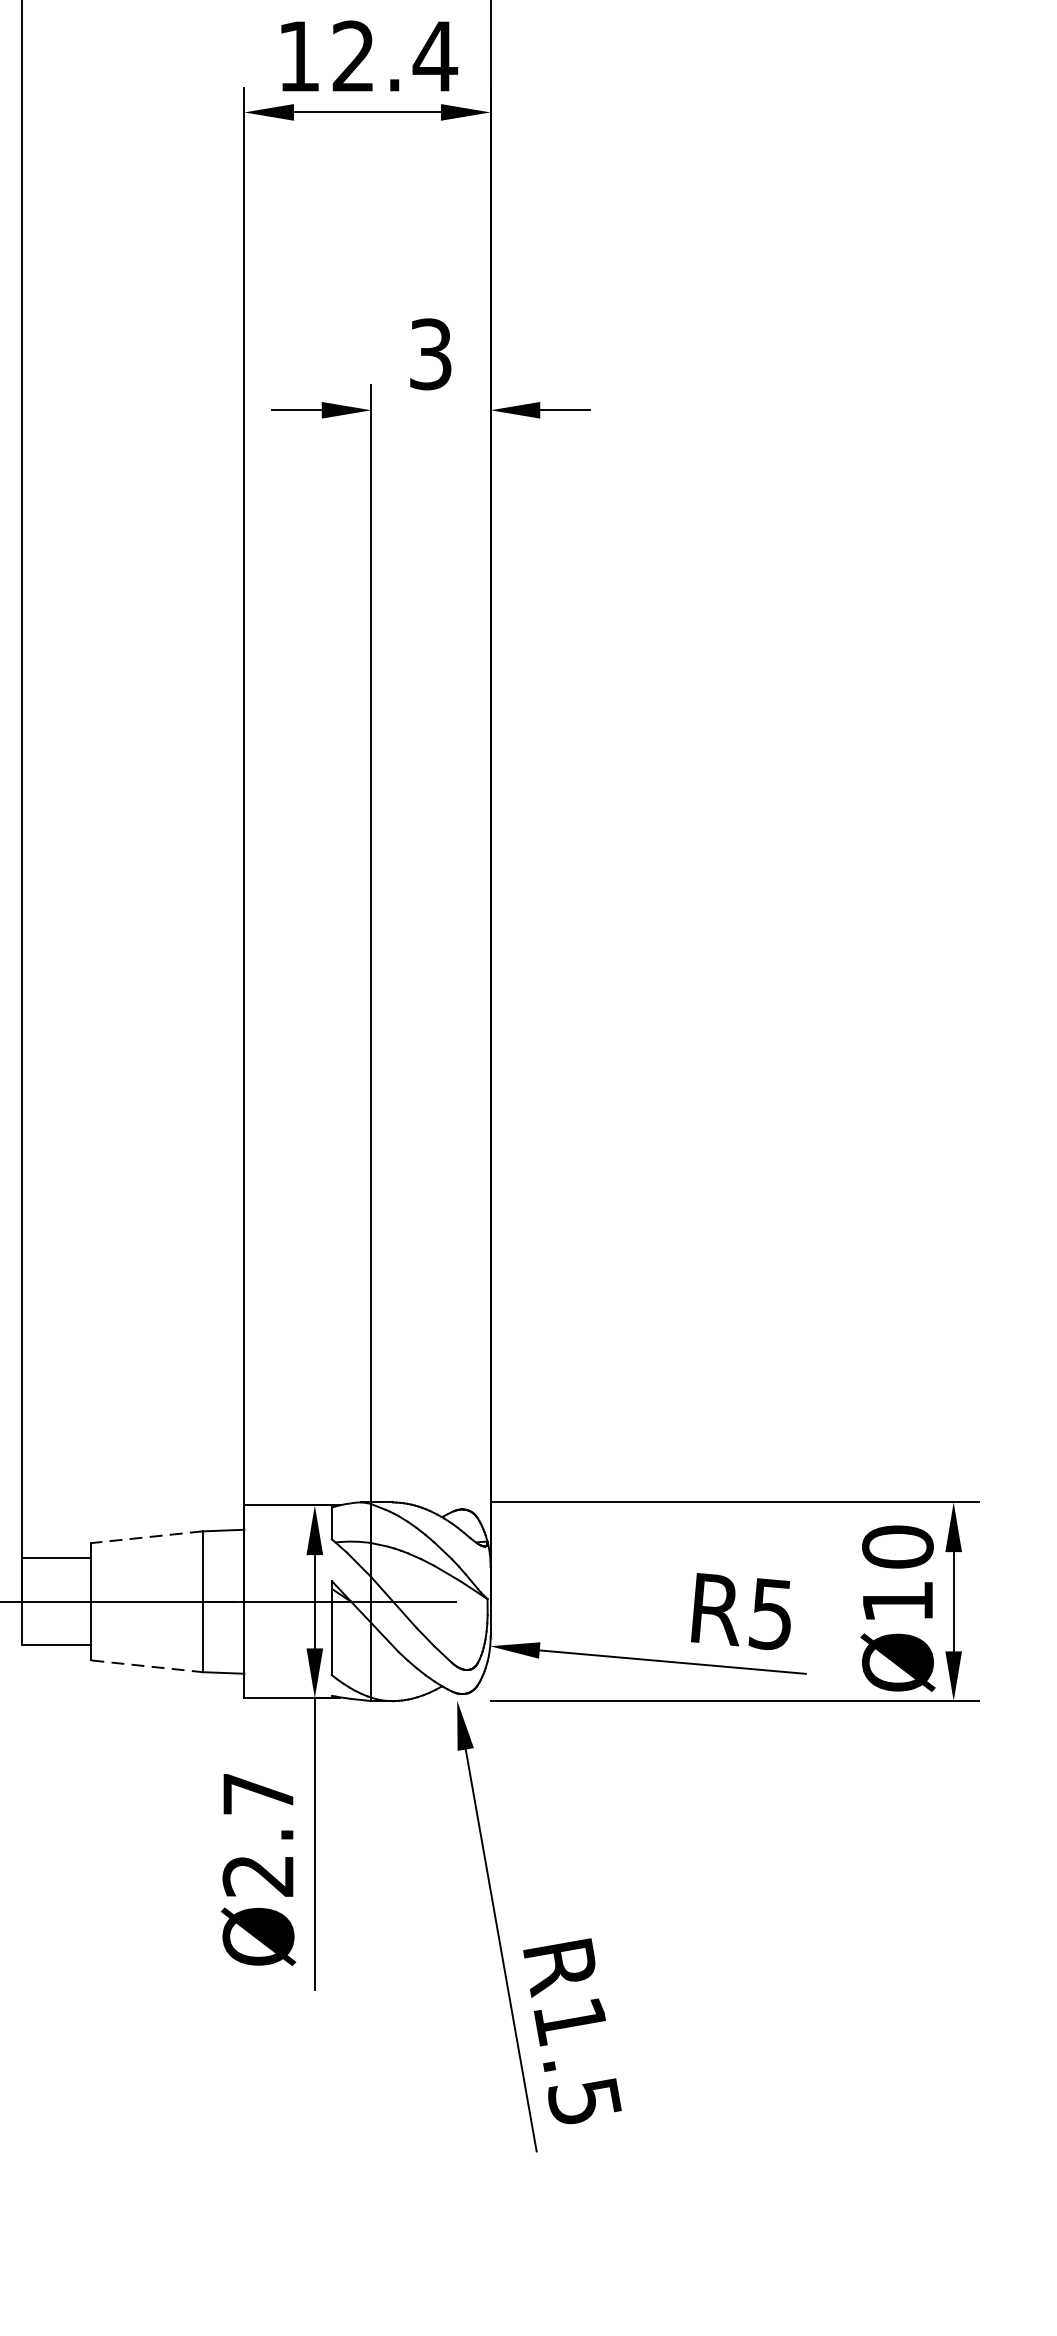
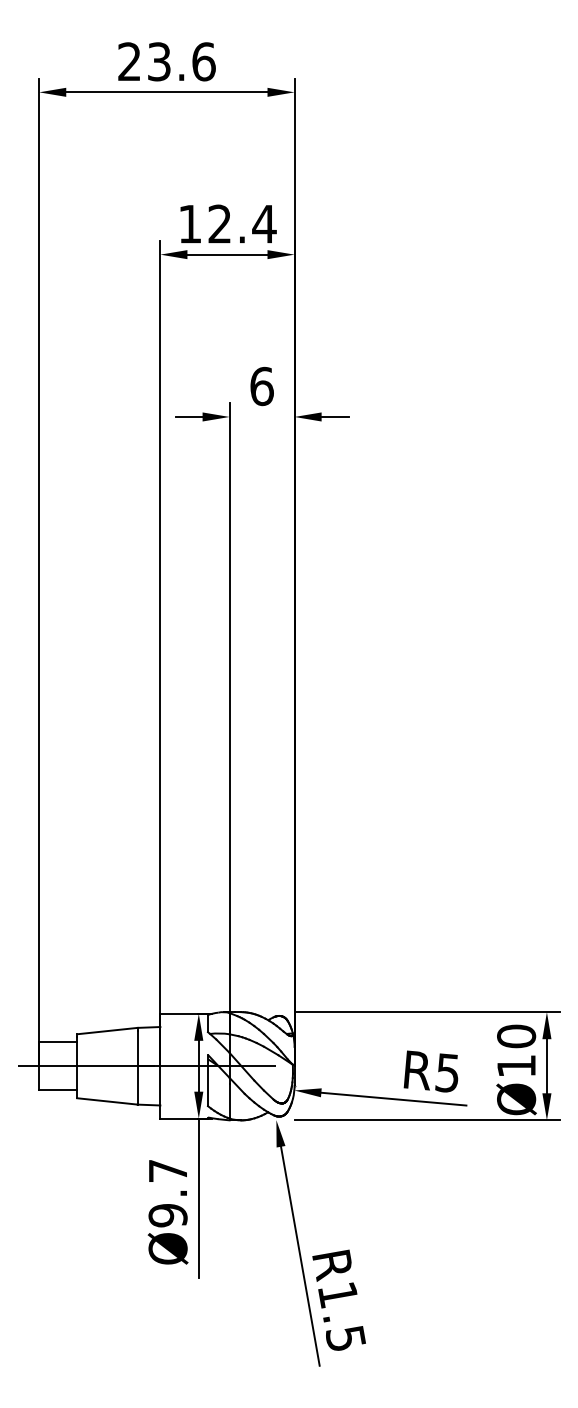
text: (429, 354) -> (261, 386), 3 -> 6
line: (145, 1537) -> (106, 1031), dashed -> solid
line: (147, 1666) -> (107, 1101), dashed -> solid
text: (257, 1875) -> (167, 1215), Ø2.7 -> Ø9.7

